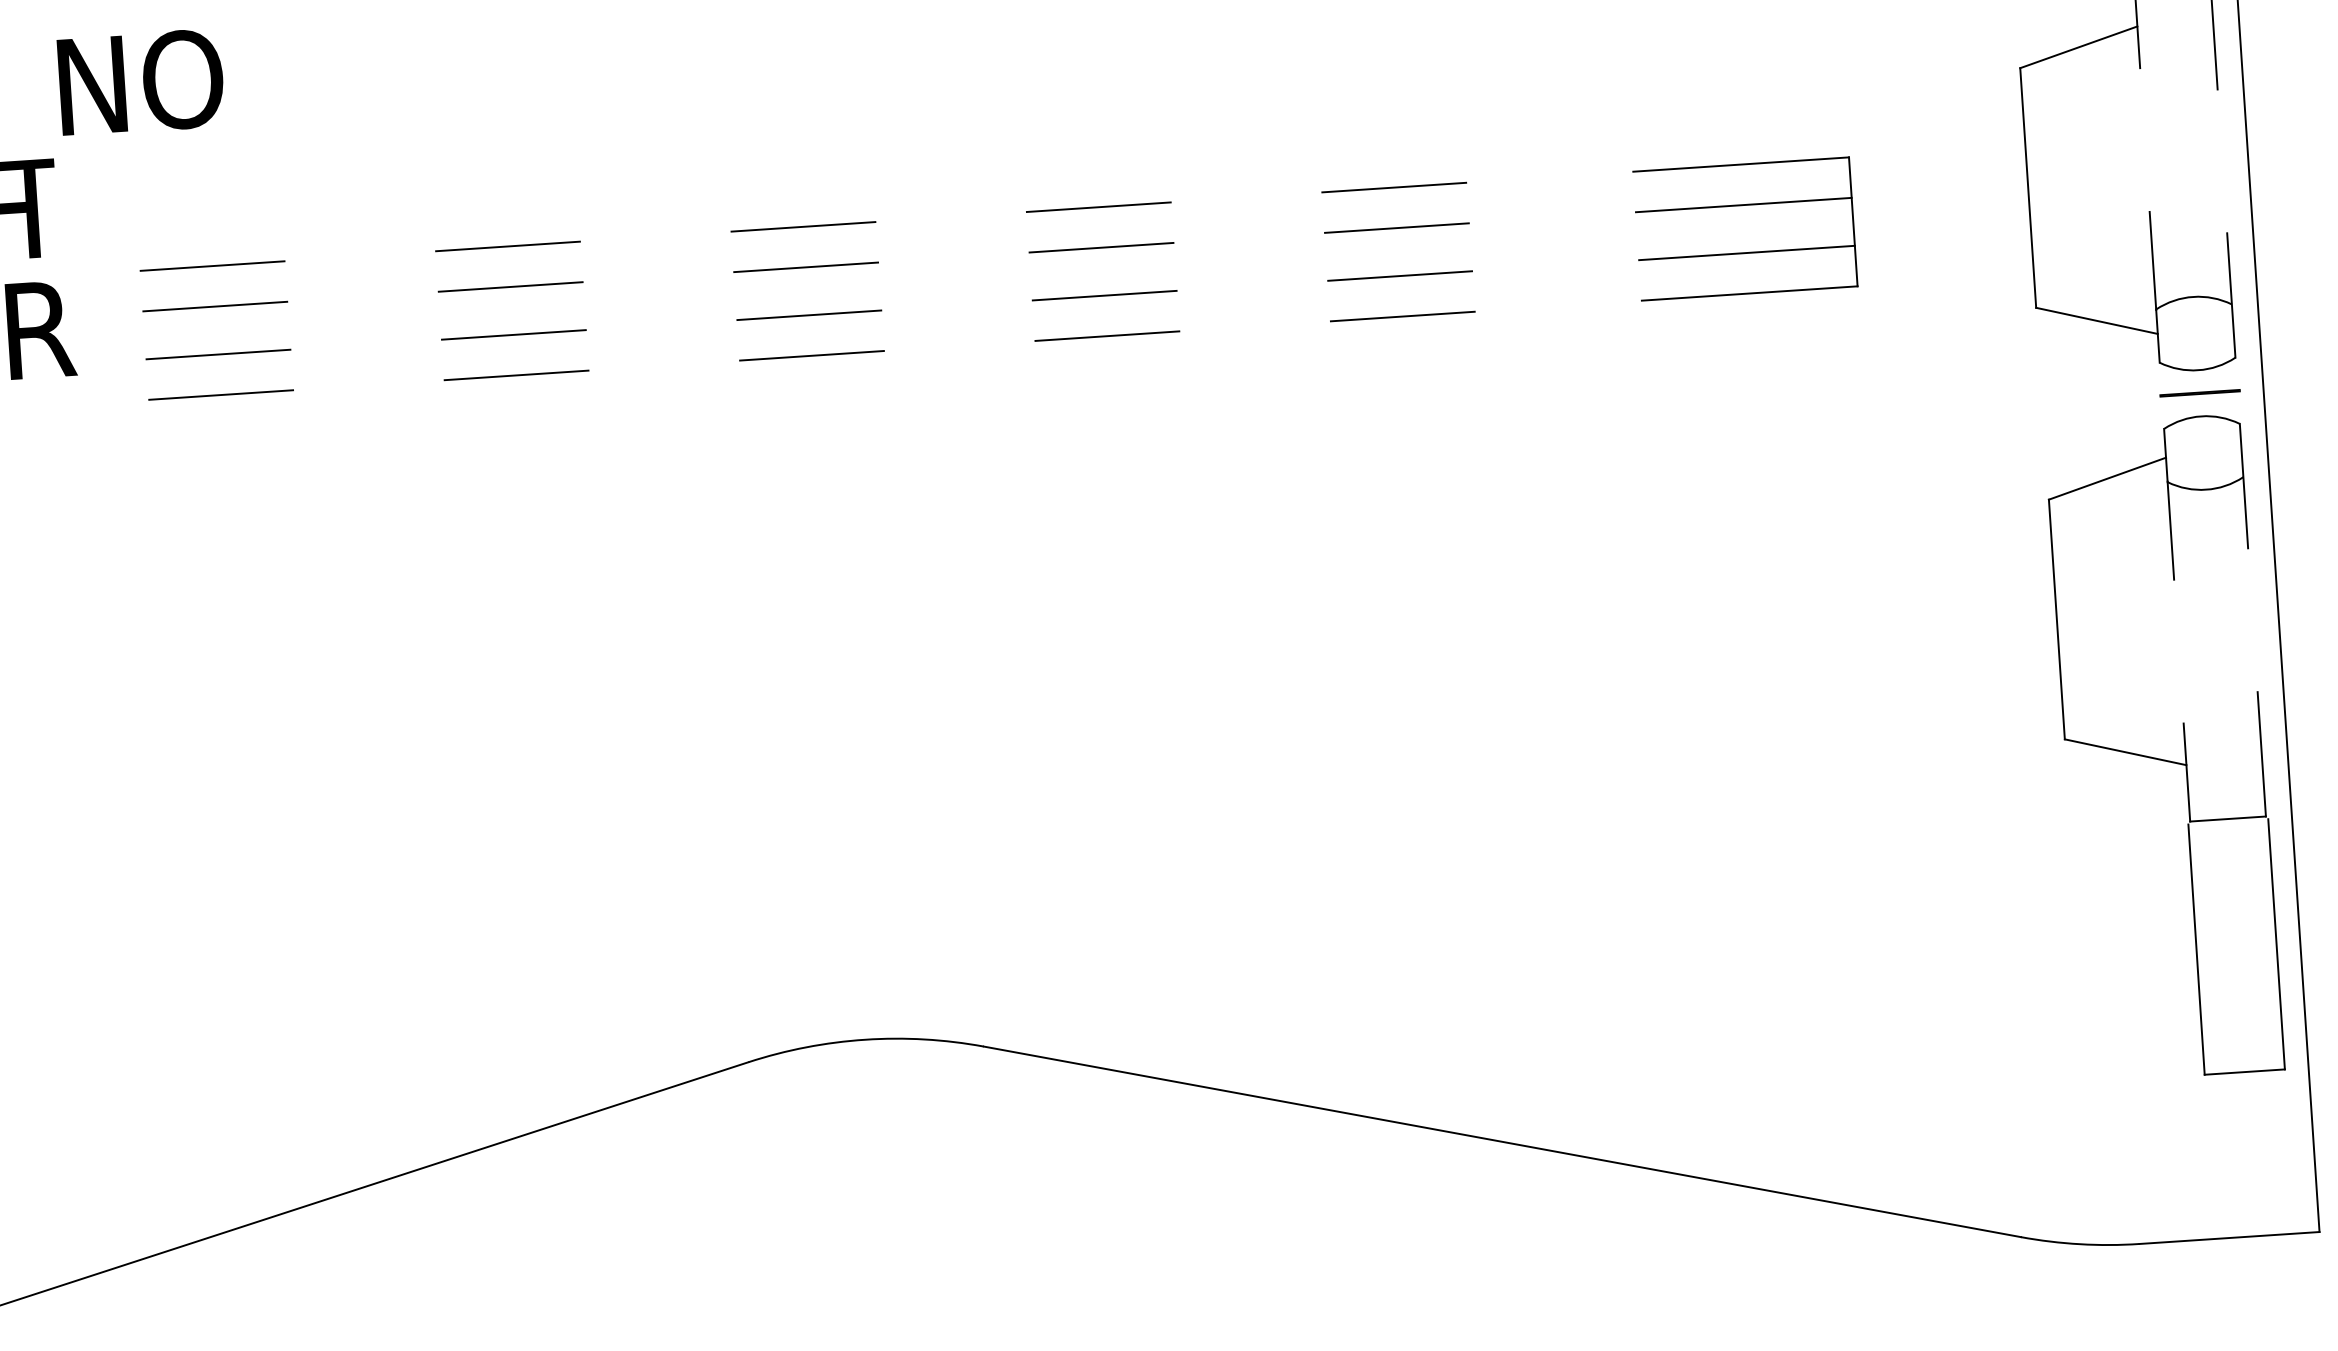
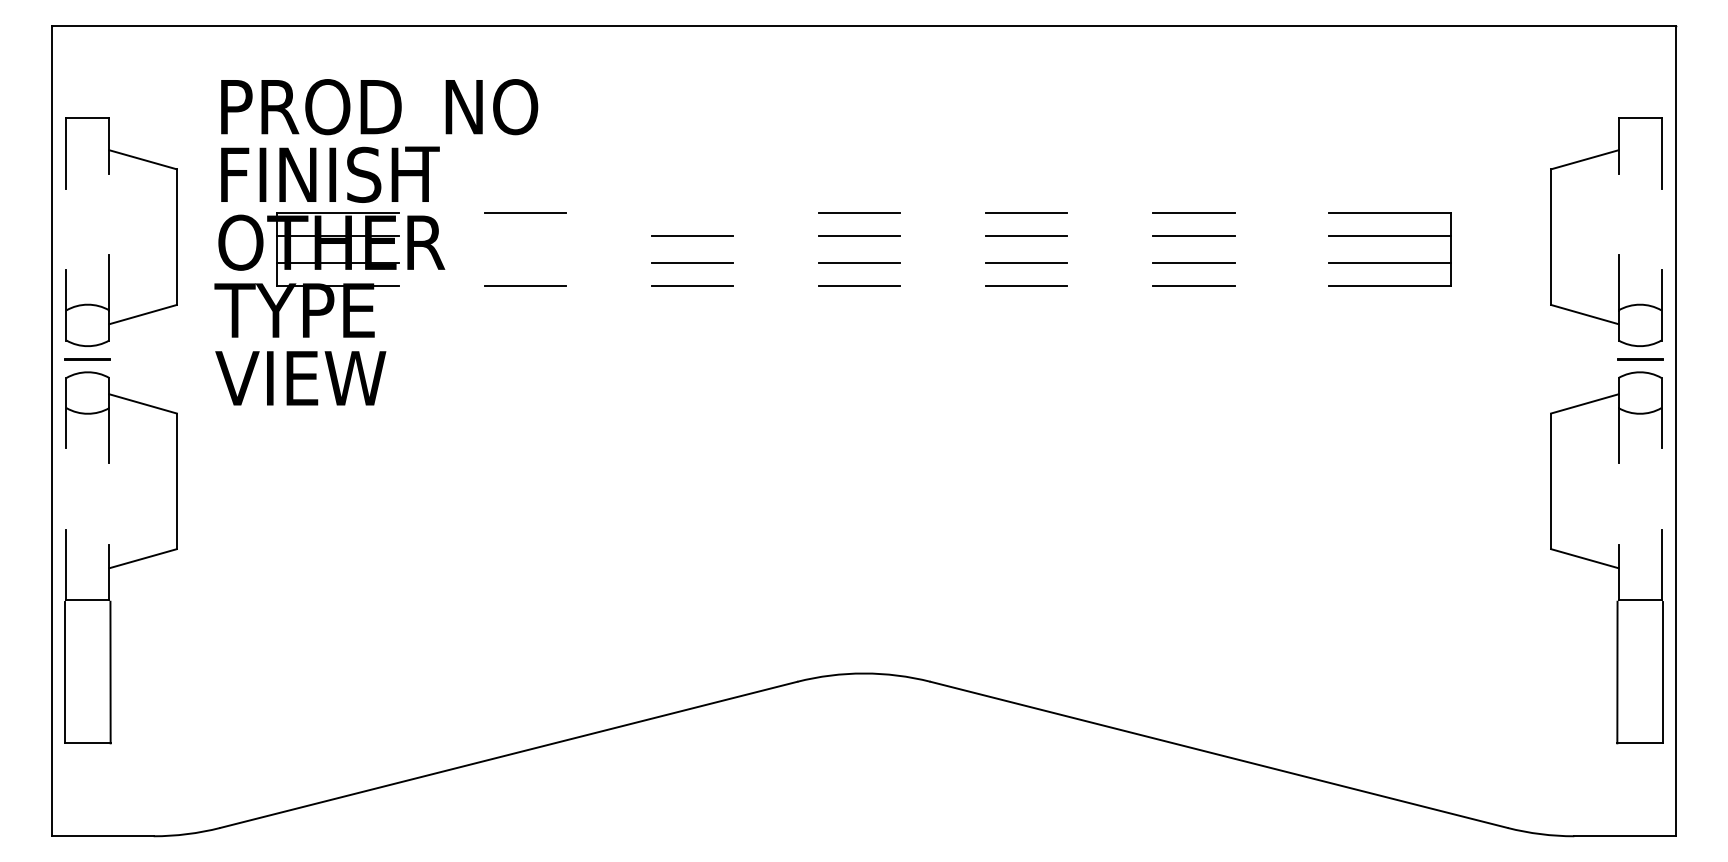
line: (508, 246) -> (692, 213), removed
line: (214, 307) -> (524, 236), removed
line: (218, 353) -> (525, 262), removed

